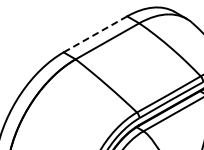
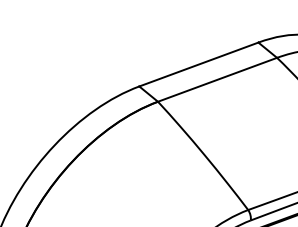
line: (95, 34) -> (198, 64), dashed -> solid

